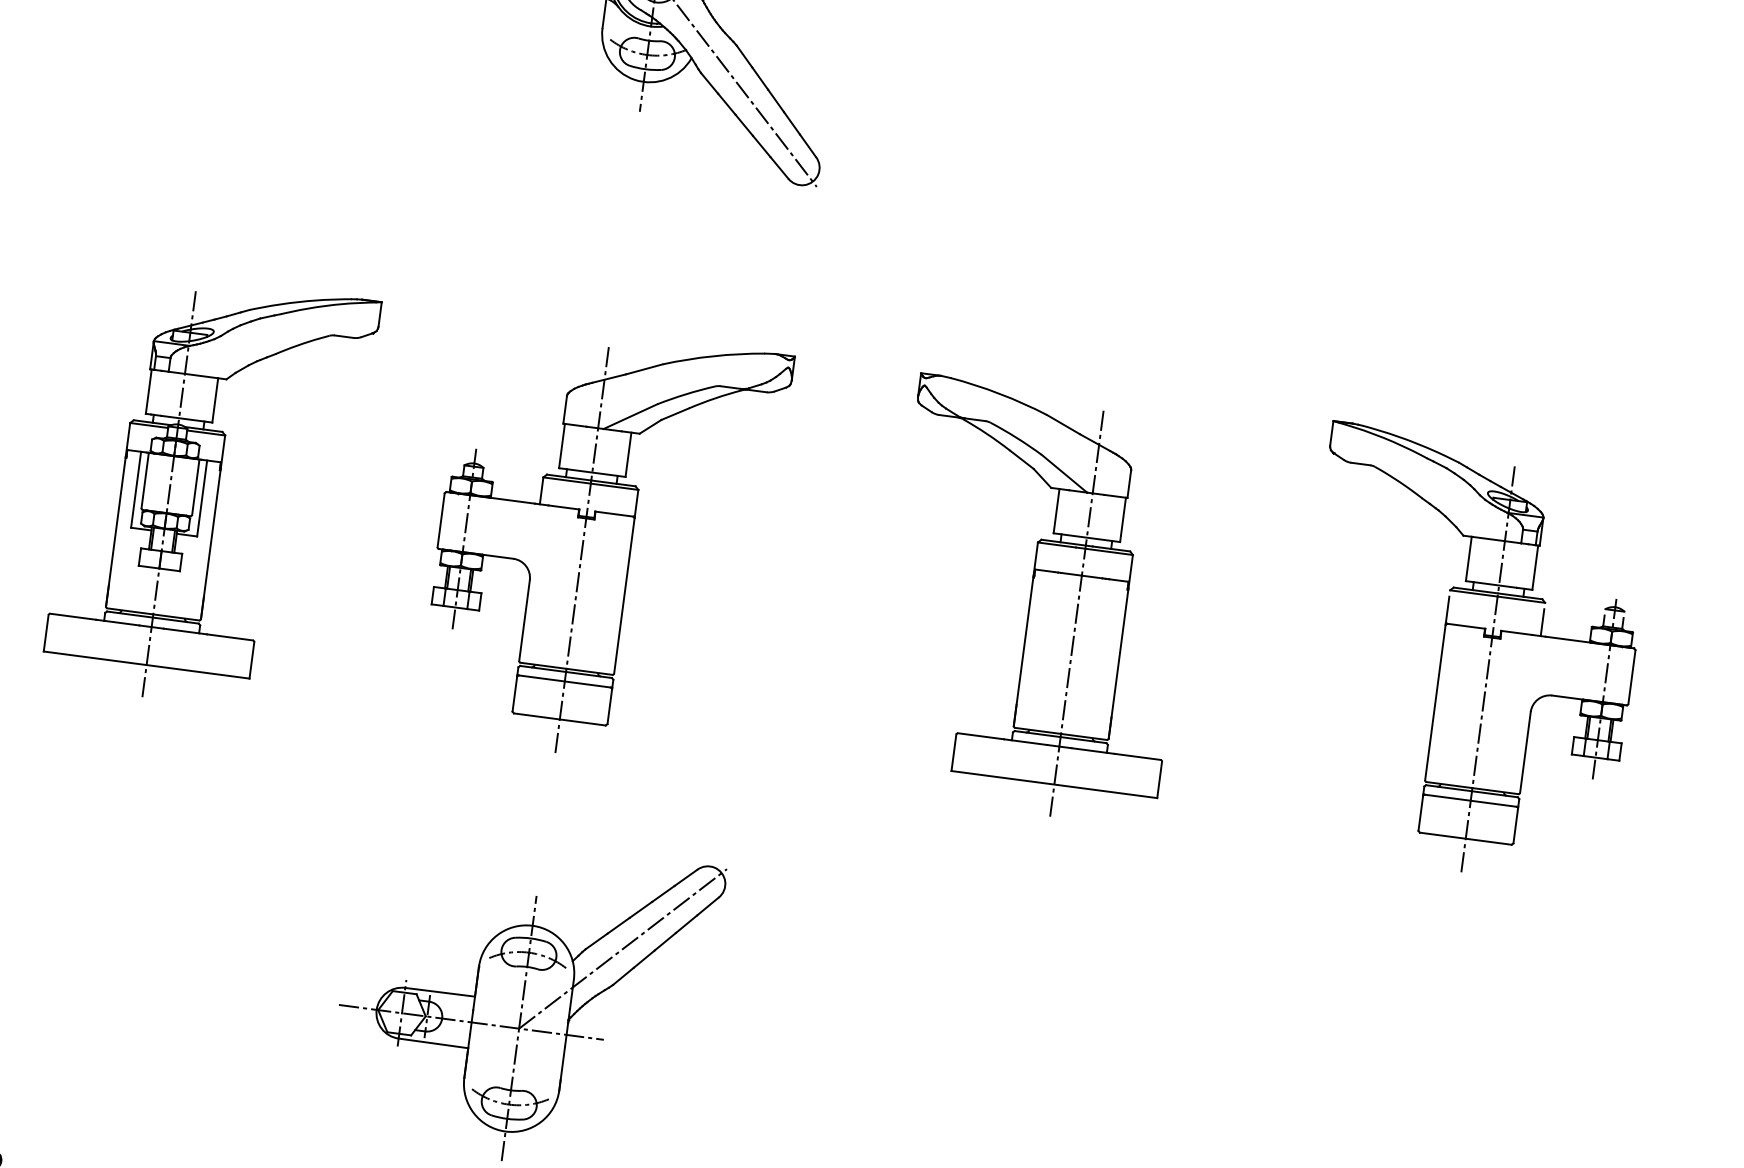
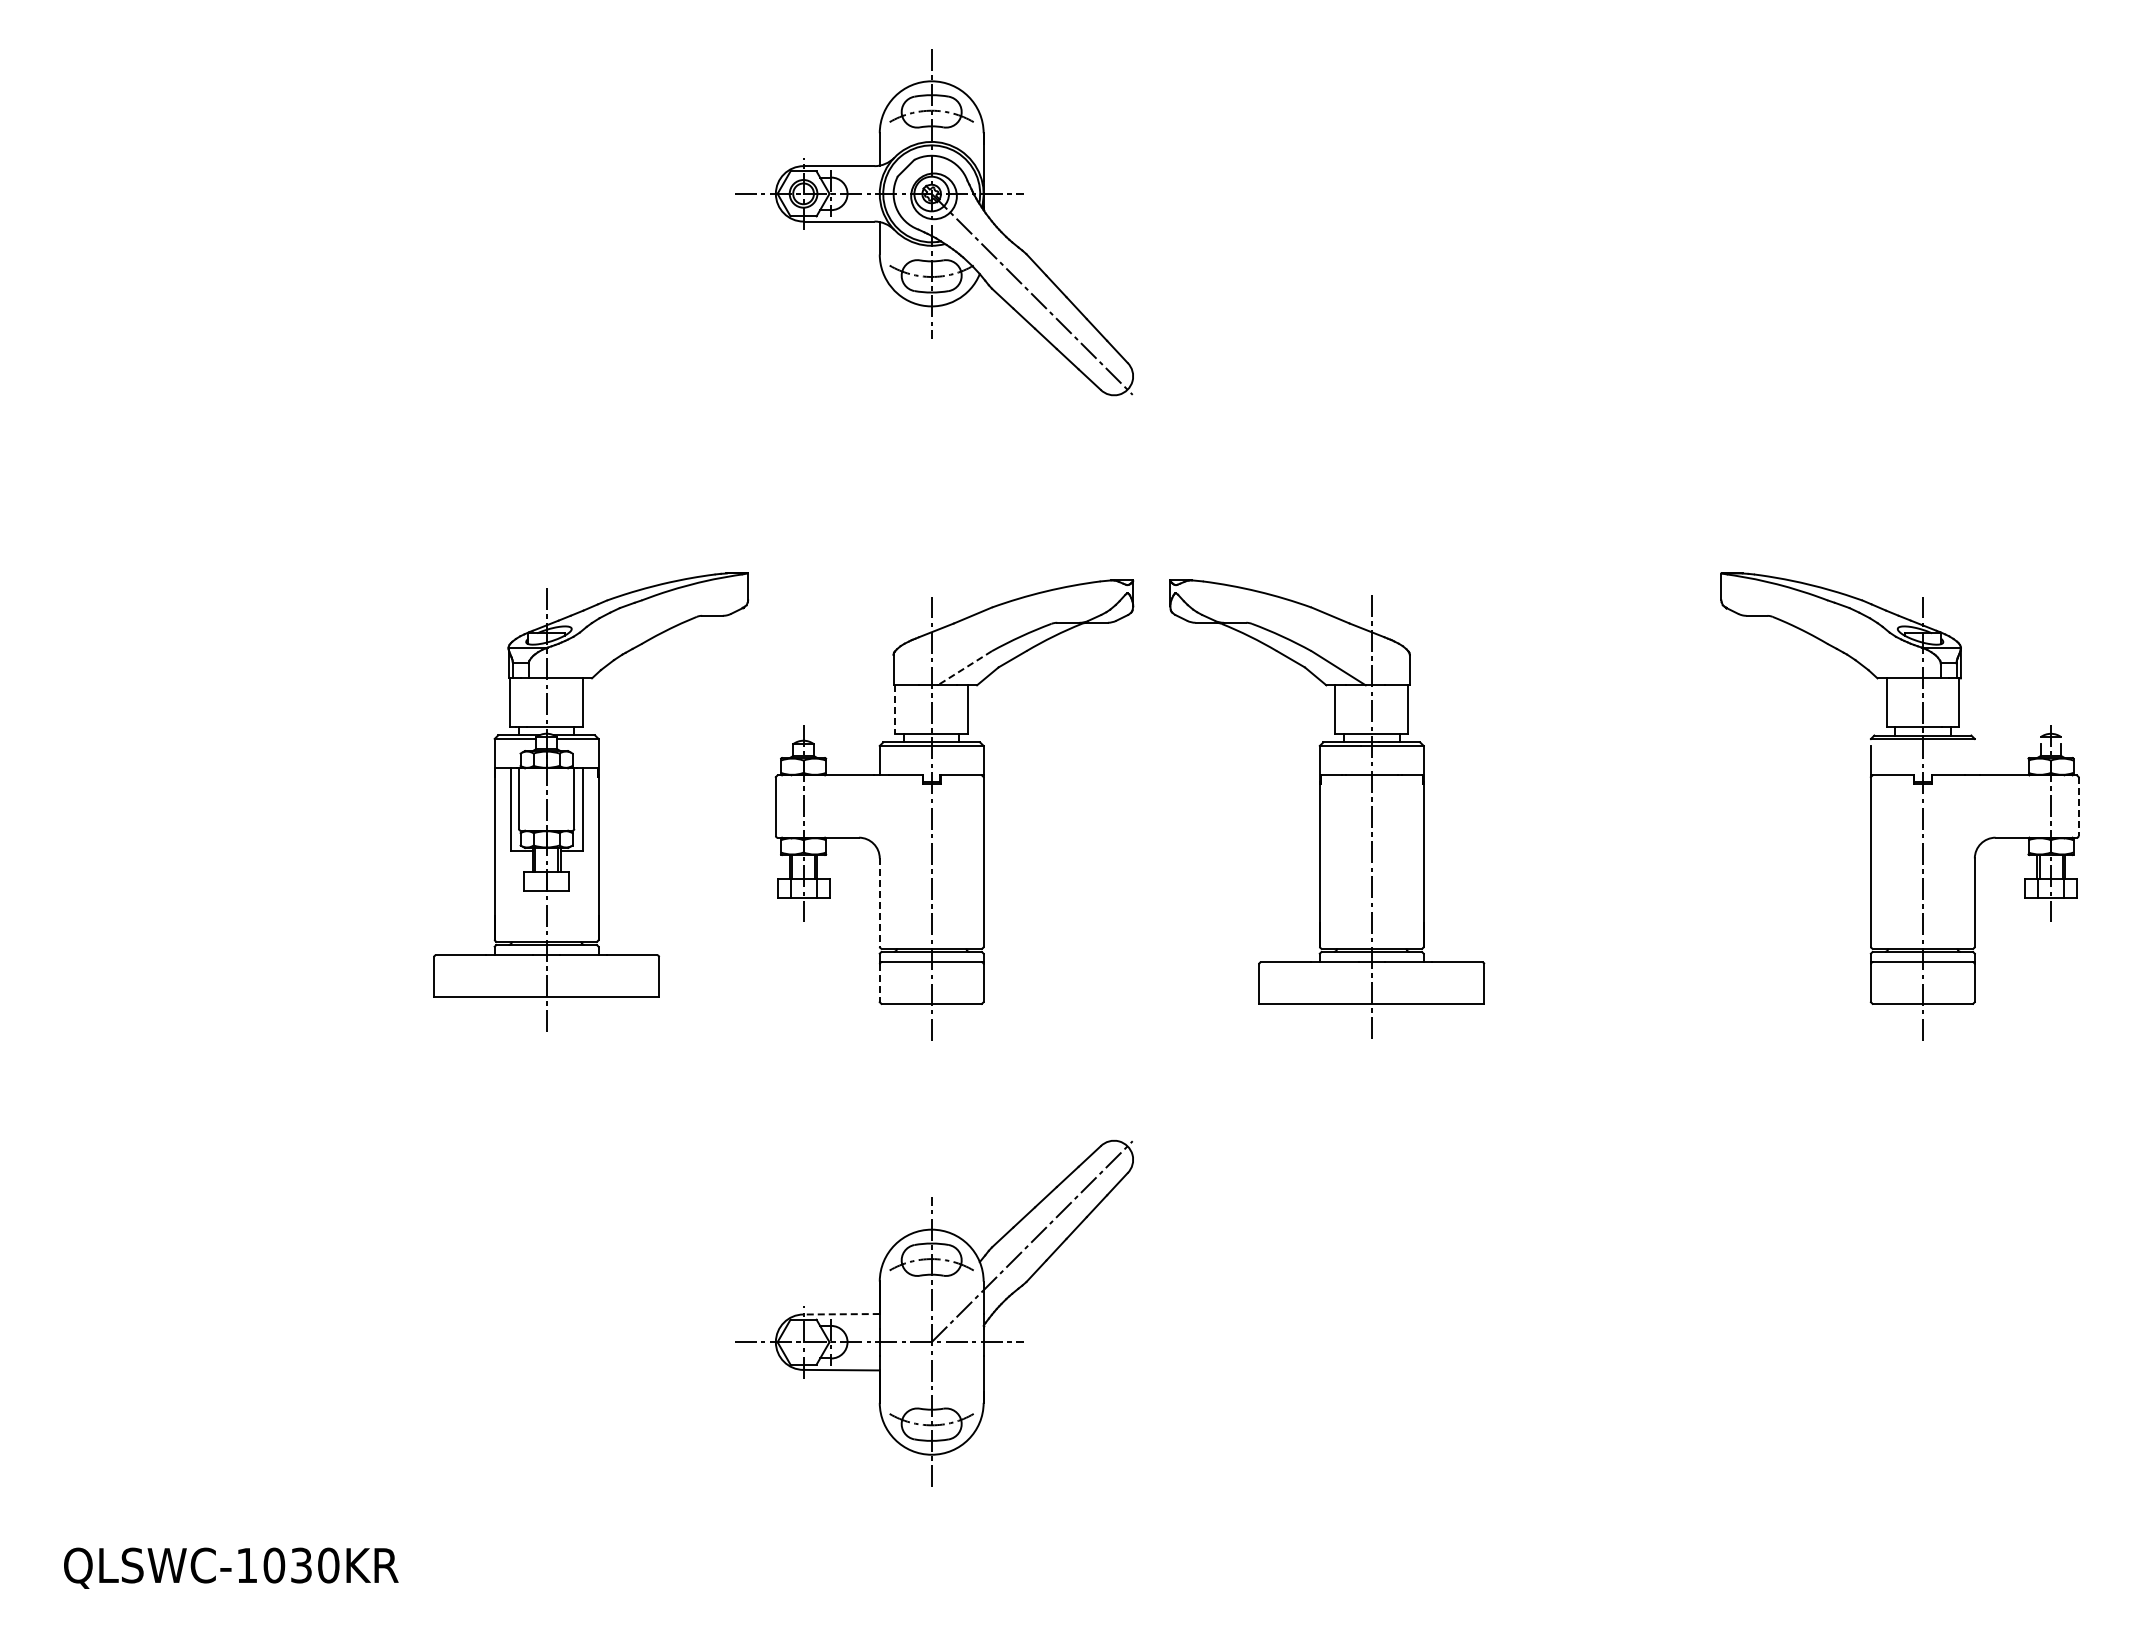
line: (630, 416) -> (964, 668), solid -> dashed
line: (562, 446) -> (895, 710), solid -> dashed
part: (210, 491) -> (590, 801), moved
part: (1037, 600) -> (1327, 808), moved
line: (524, 621) -> (879, 903), solid -> dashed
line: (1542, 622) -> (1974, 760), removed
line: (1631, 677) -> (2078, 807), solid -> dashed
line: (514, 694) -> (879, 983), solid -> dashed
line: (440, 992) -> (841, 1314), solid -> dashed

